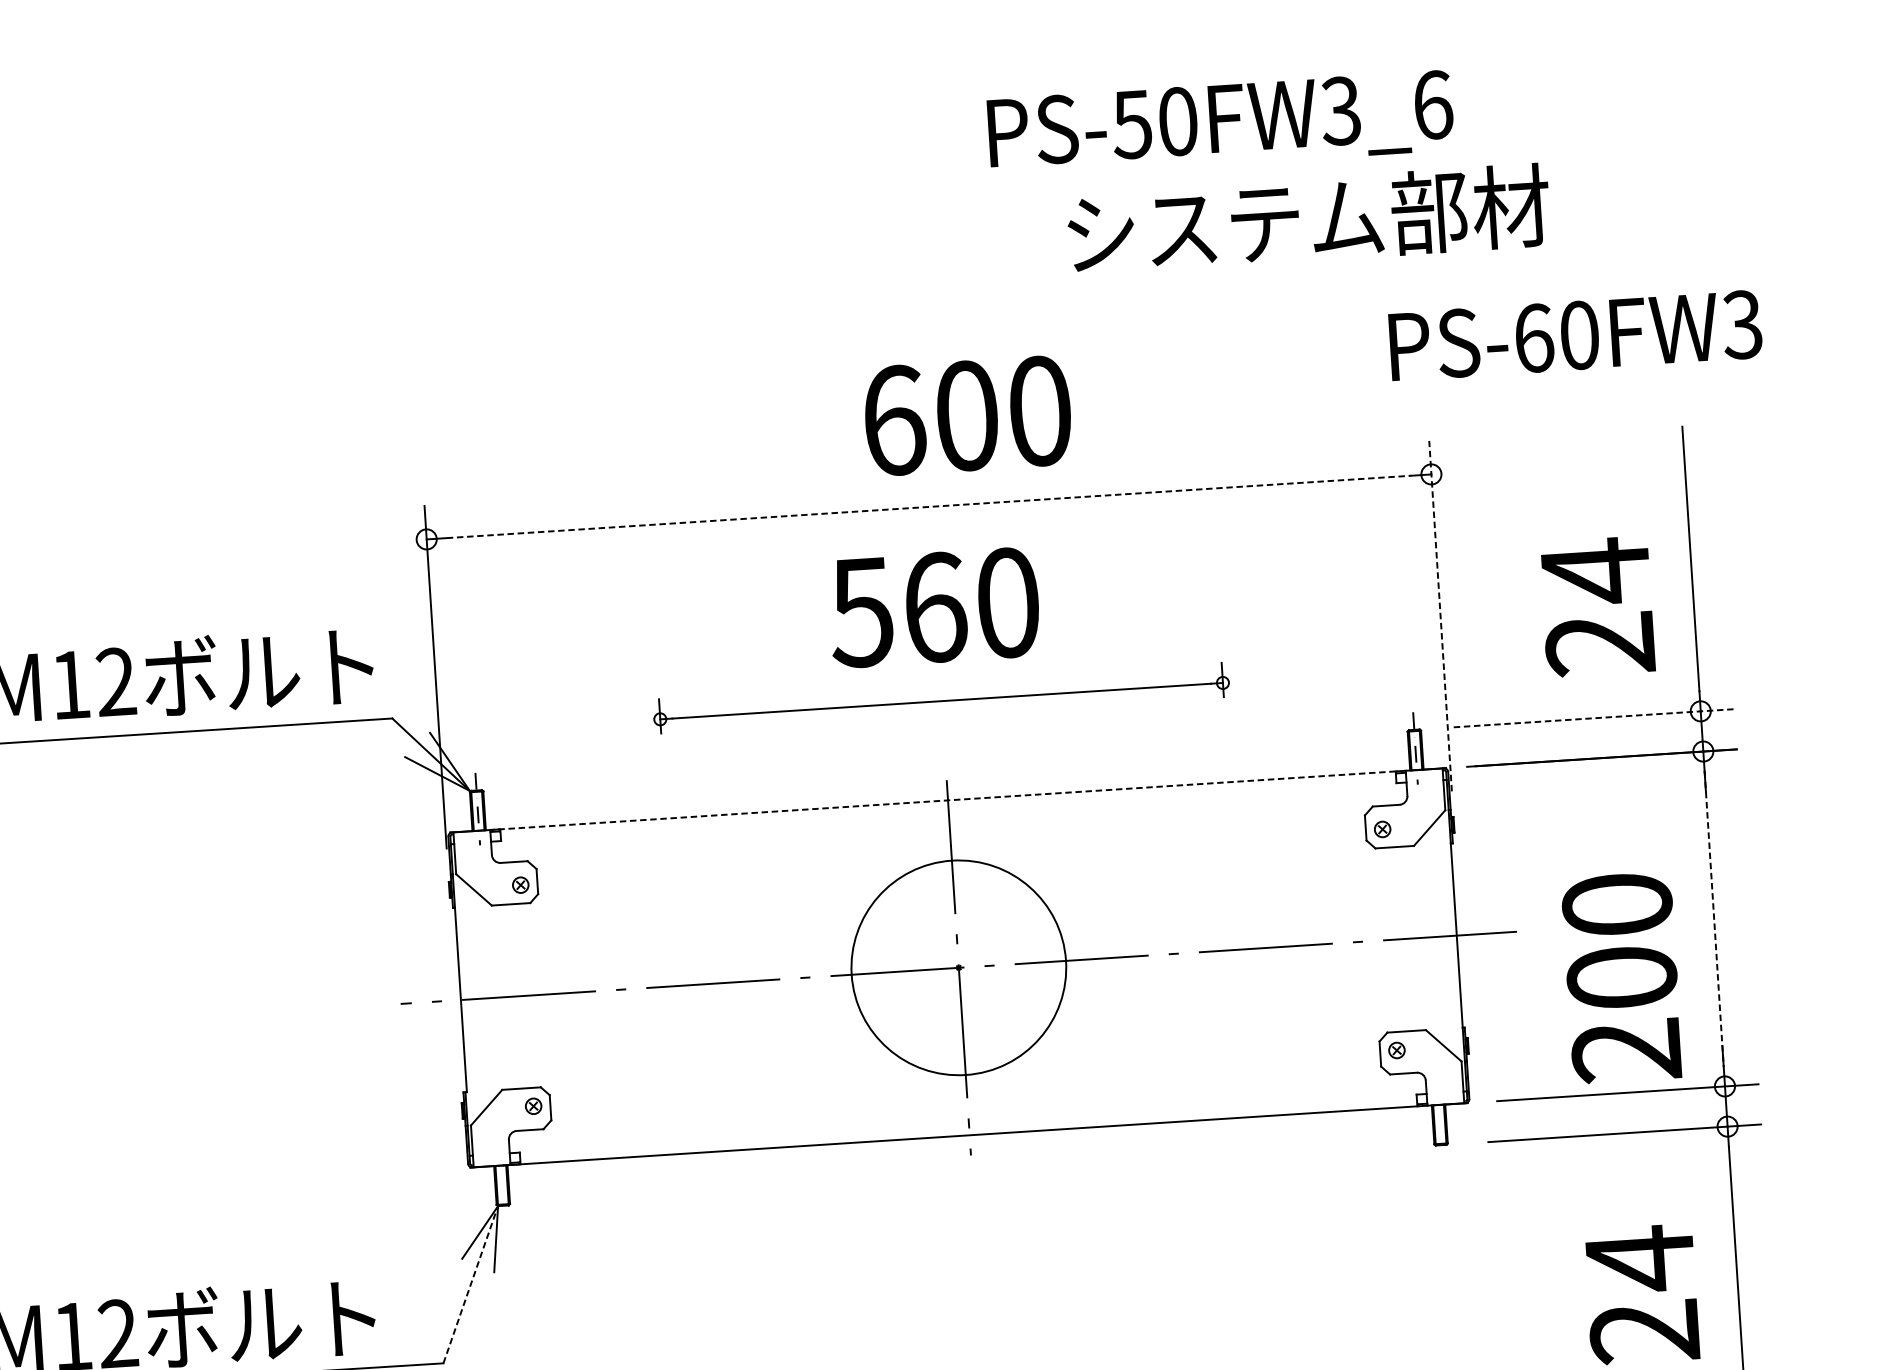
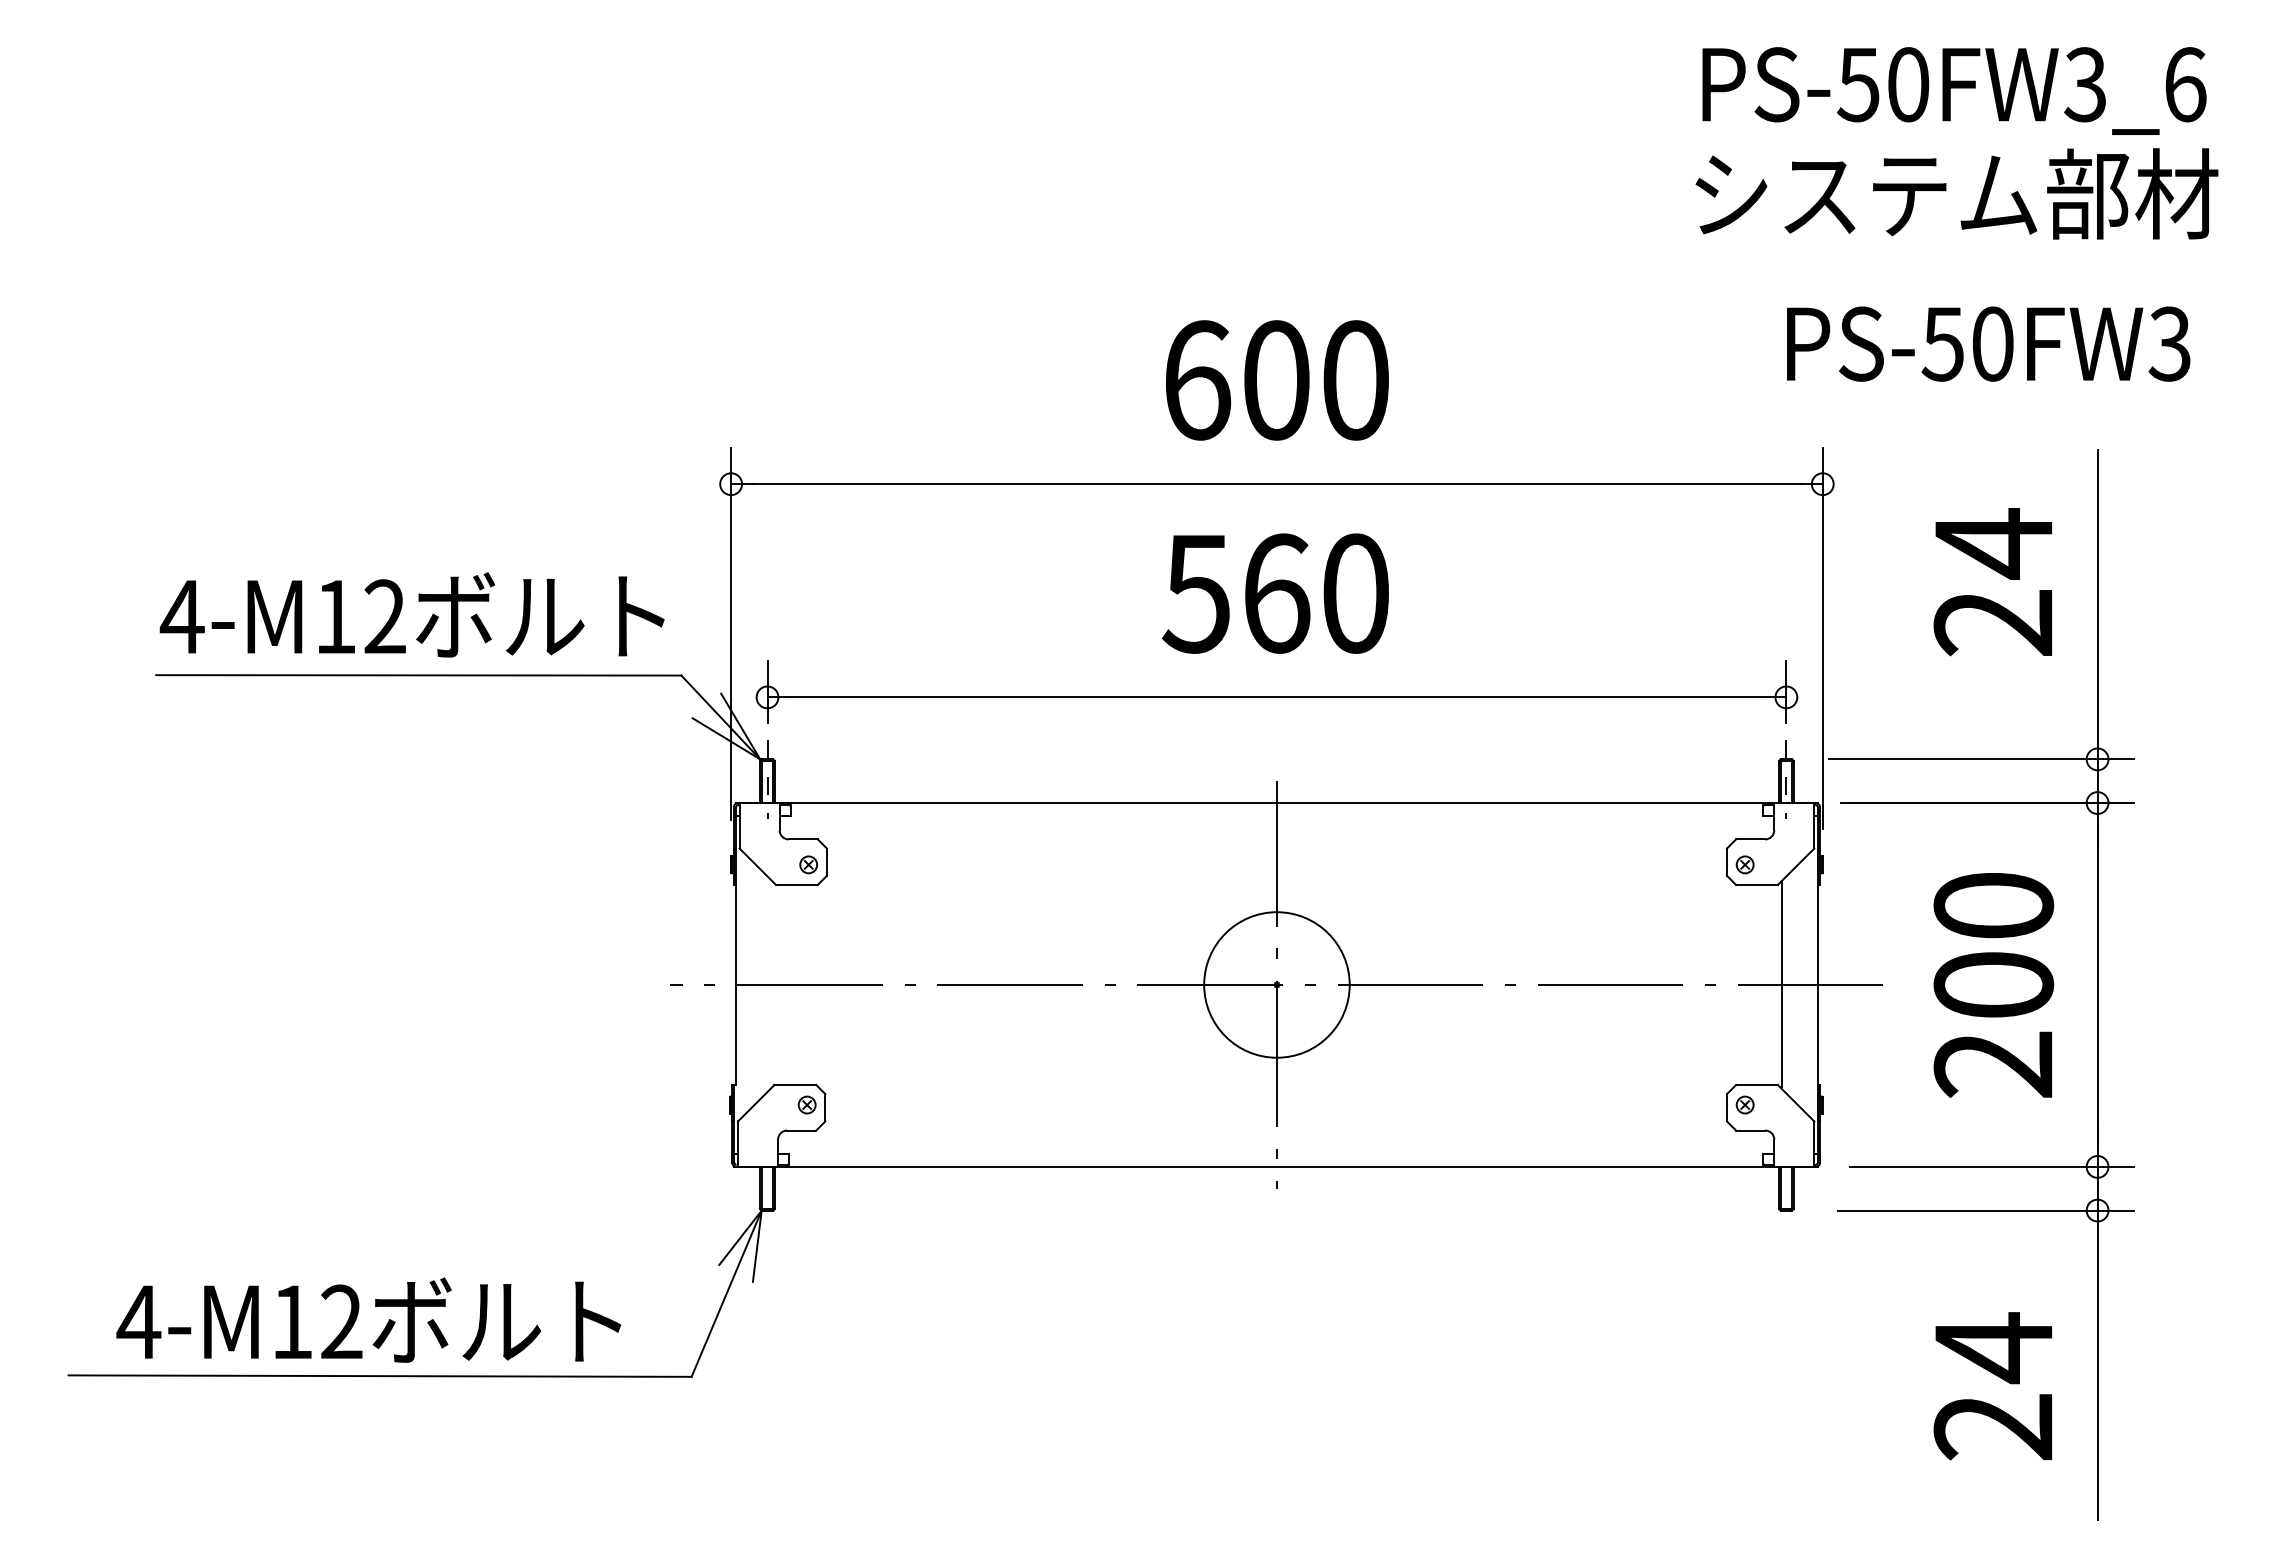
text: (1220, 124) -> (1954, 90), moved
text: (1308, 219) -> (1956, 193), moved
text: (1533, 337) -> (1942, 343), PS-60FW3 -> PS-50FW3
text: (968, 415) -> (1277, 380), moved
line: (928, 507) -> (1276, 484), dashed -> solid
text: (1596, 607) -> (1992, 582), moved
line: (1440, 615) -> (1822, 637), dashed -> solid
part: (940, 697) -> (1276, 691), size x1.67
line: (1594, 718) -> (1982, 759), dashed -> solid
line: (943, 801) -> (1271, 803), dashed -> solid
line: (1714, 919) -> (2097, 985), dashed -> solid
line: (1423, 937) -> (1781, 984), added
circle: (958, 967) -> (1276, 984), size x0.62
text: (1621, 978) -> (1993, 985), moved
line: (470, 1284) -> (726, 1293), dashed -> solid

